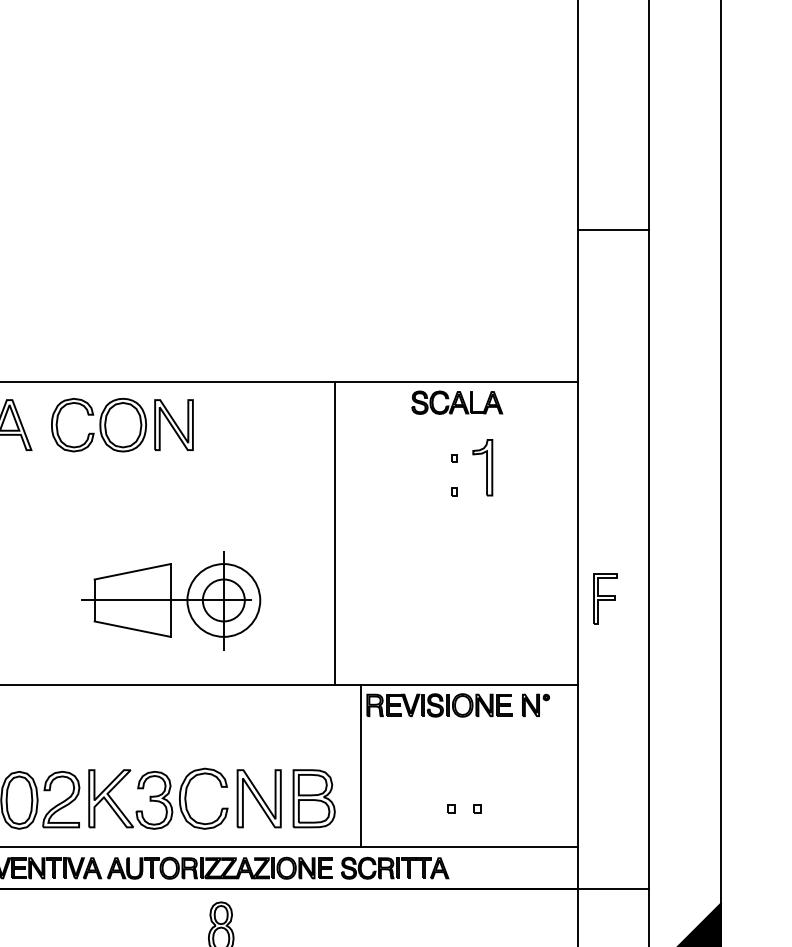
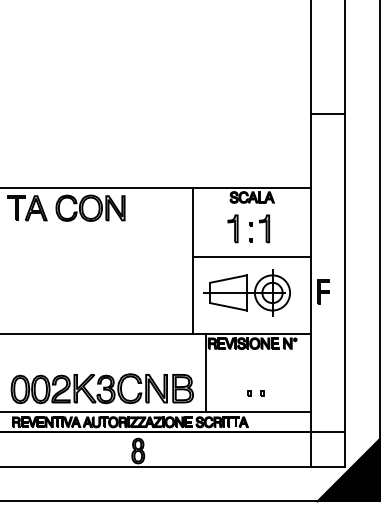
part: (416, 466) -> (232, 228), added
line: (455, 527) -> (251, 257), added
part: (169, 599) -> (246, 292), moved

